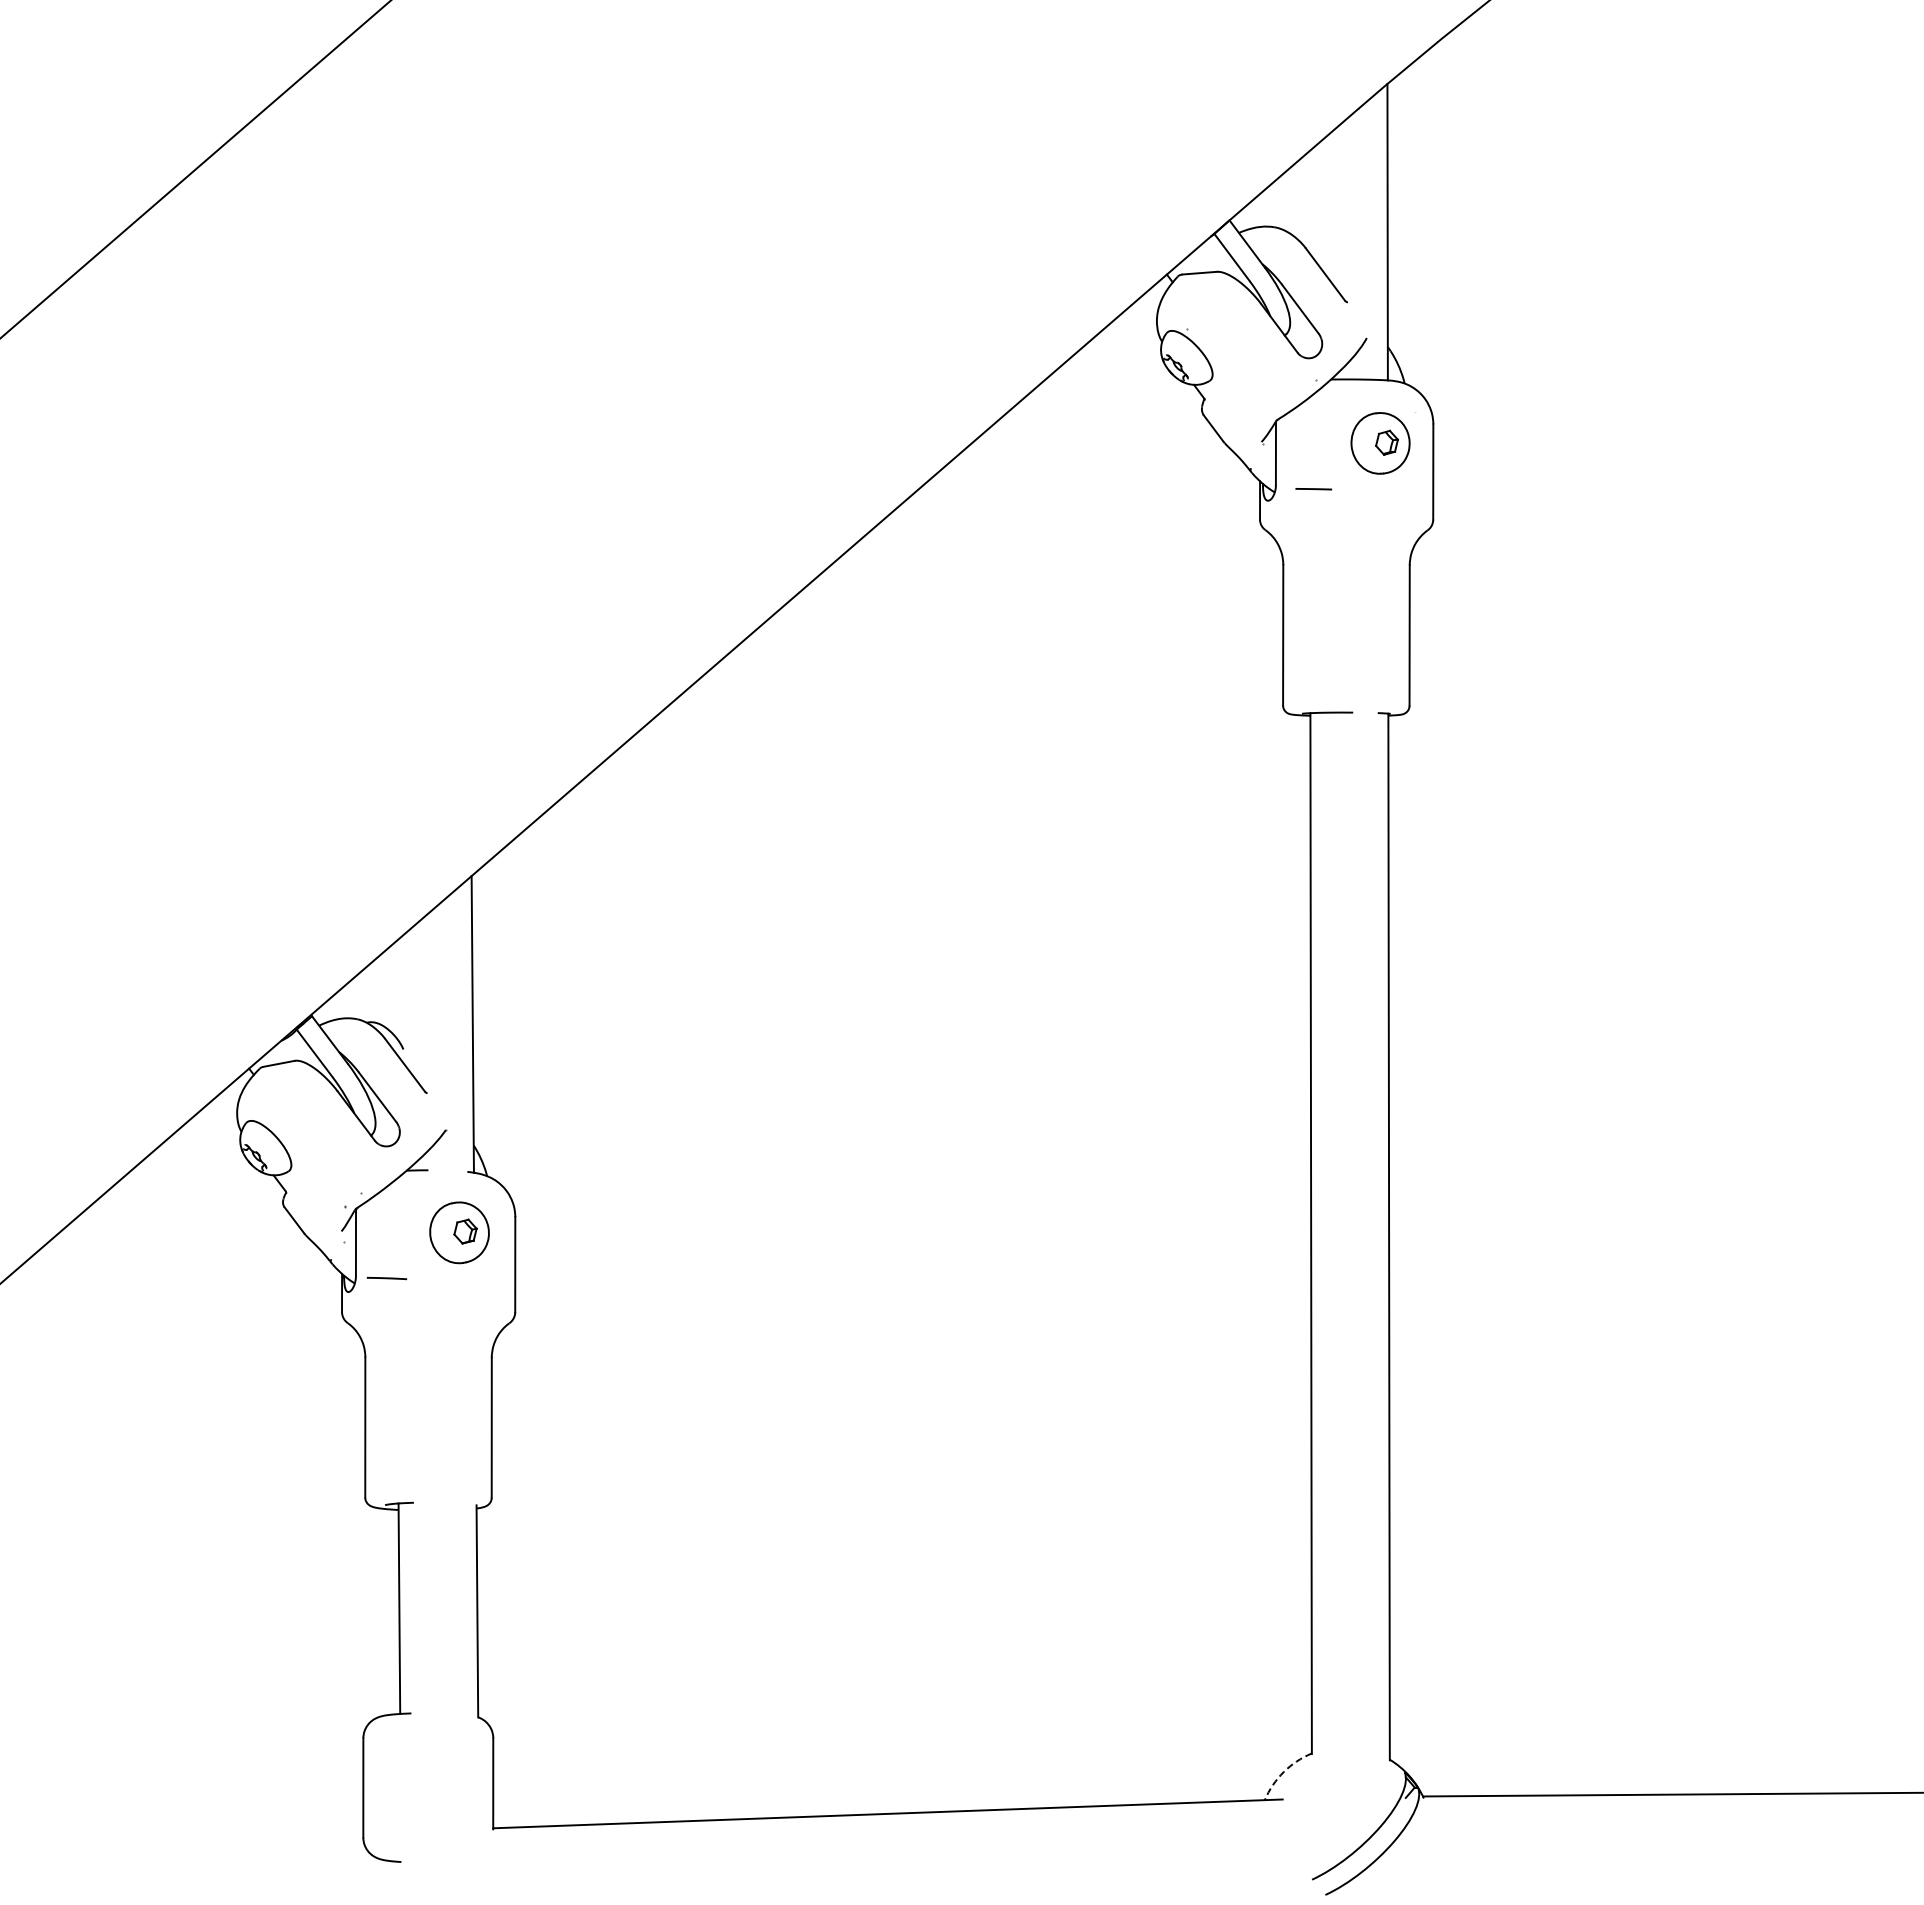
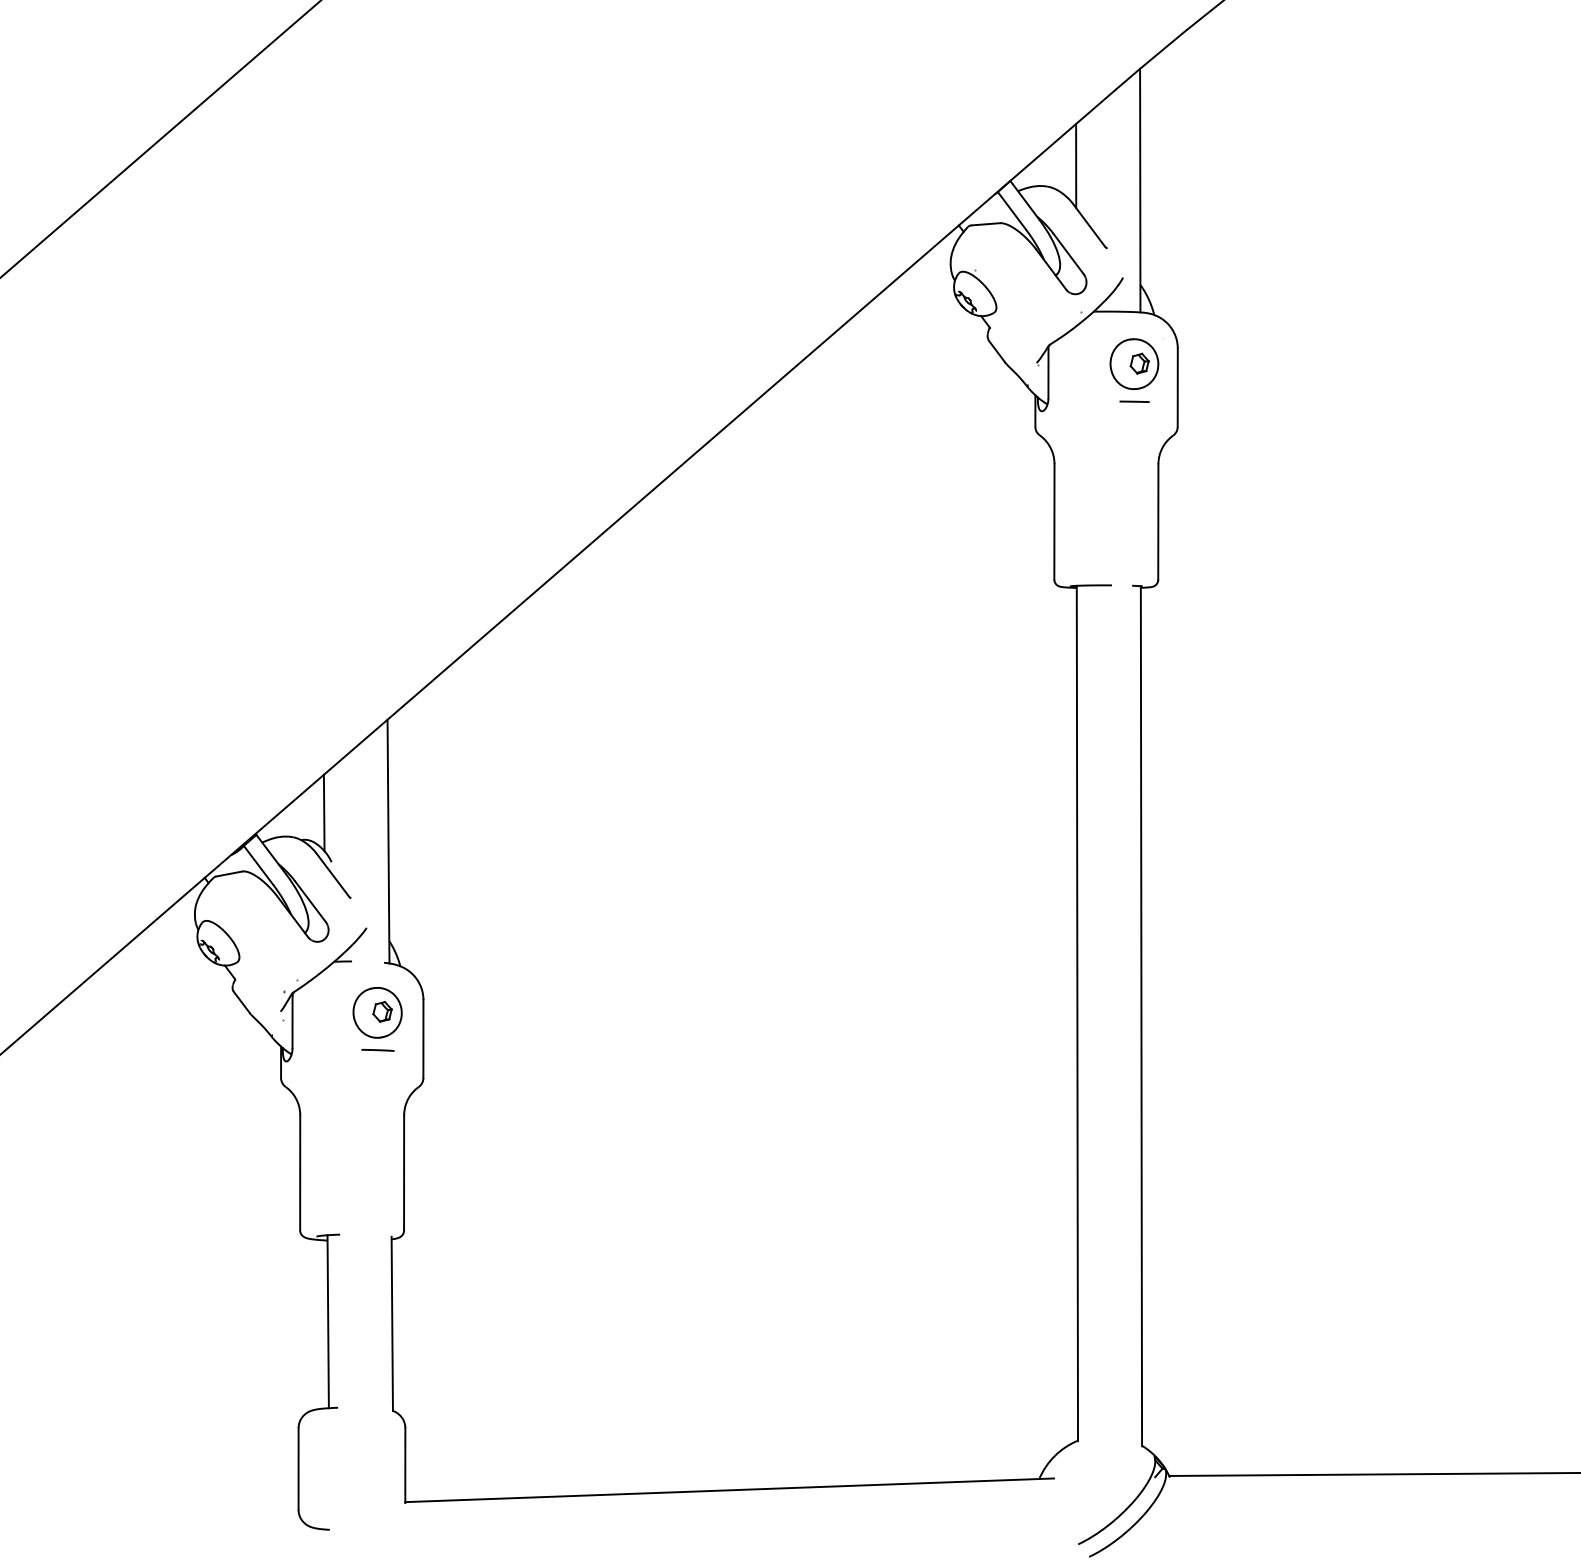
line: (1309, 202) -> (1076, 166), added
line: (1313, 489) -> (1134, 402), moved
line: (394, 989) -> (324, 812), added
line: (386, 1278) -> (377, 1050), moved
arc: (1283, 1772) -> (1054, 1456), dashed -> solid

